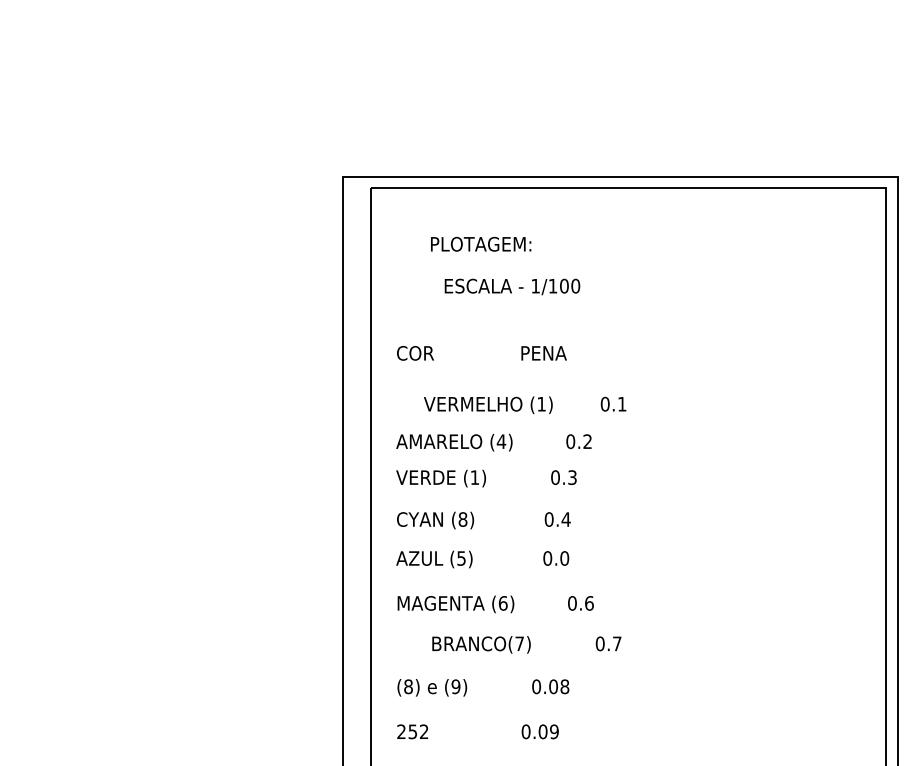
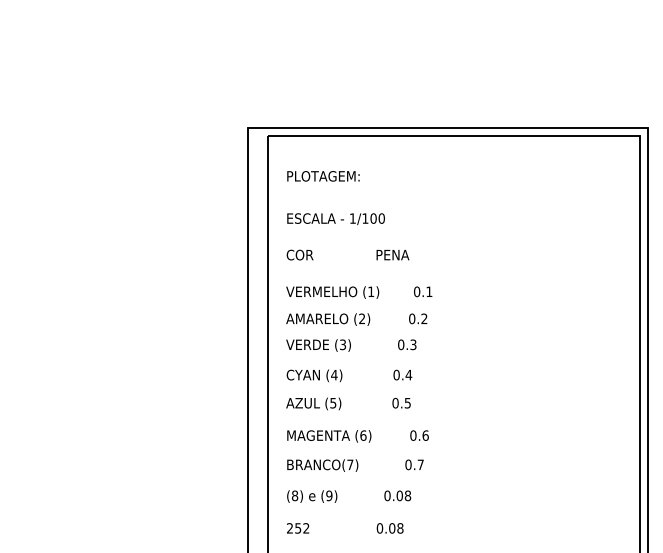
text: (481, 244) -> (323, 176), moved
text: (511, 287) -> (335, 219), moved
text: (525, 405) -> (359, 292), moved
text: (500, 441) -> (361, 318), (4) -> (2)
text: (475, 477) -> (343, 344), (1) -> (3)
text: (463, 518) -> (334, 374), (8) -> (4)
text: (564, 557) -> (407, 402), 0.0 -> 0.5
text: (526, 644) -> (355, 465), moved
text: (554, 731) -> (400, 528), 0.09 -> 0.08

